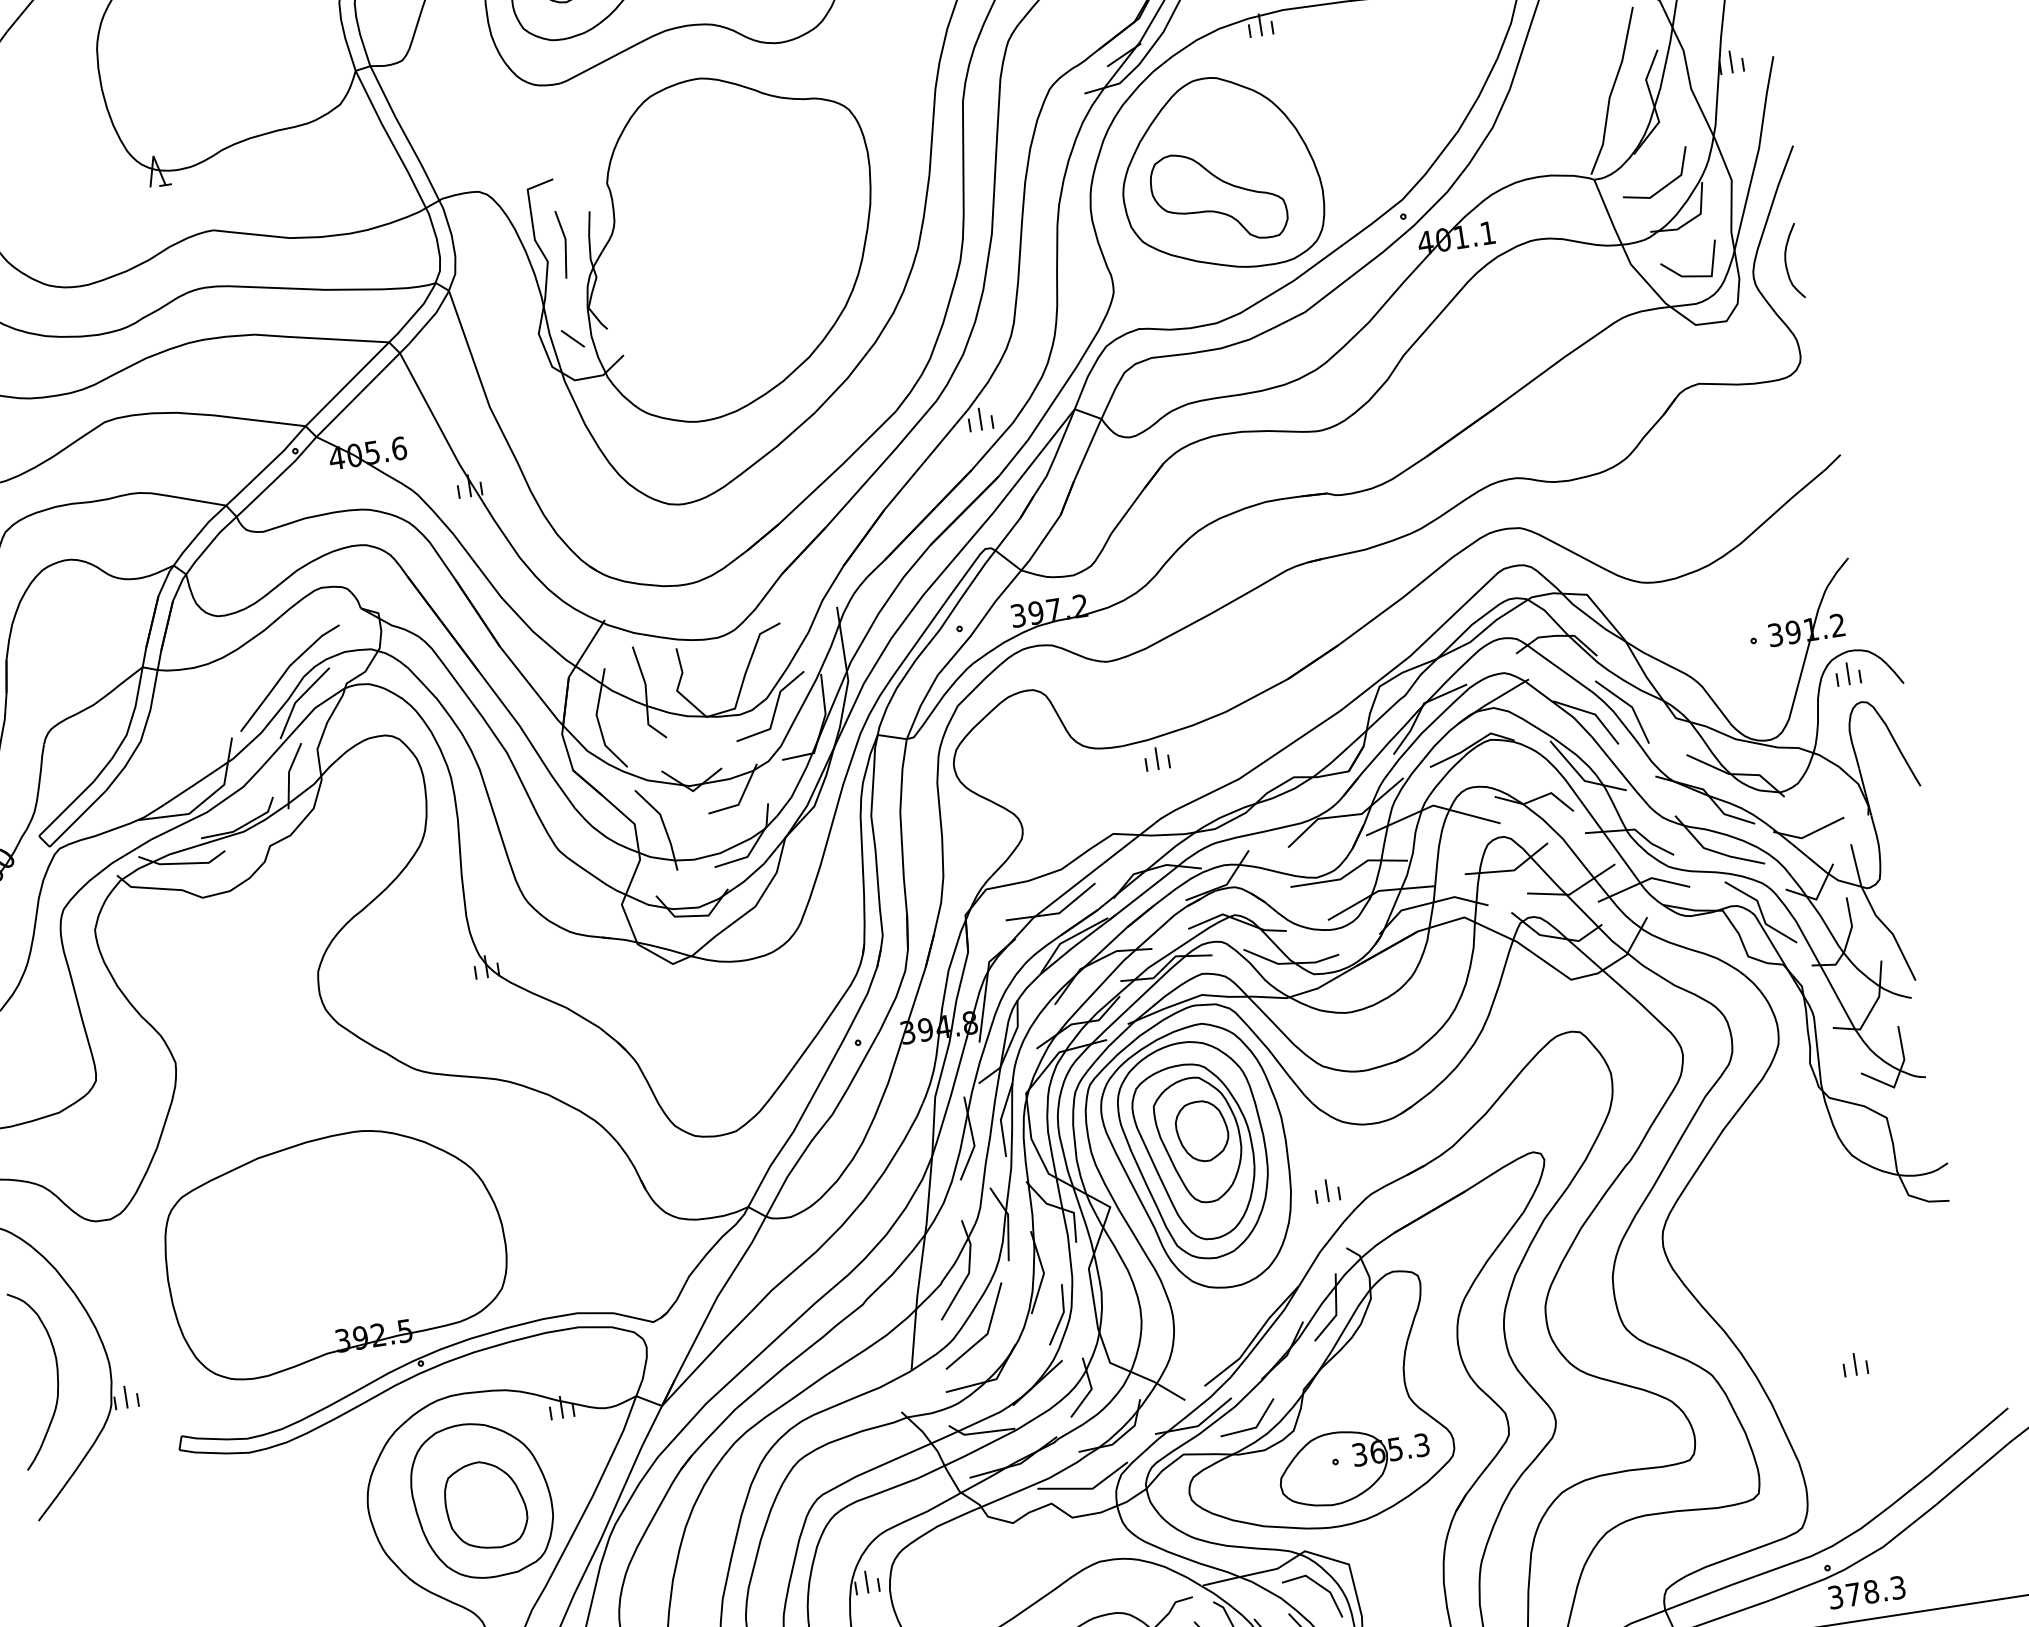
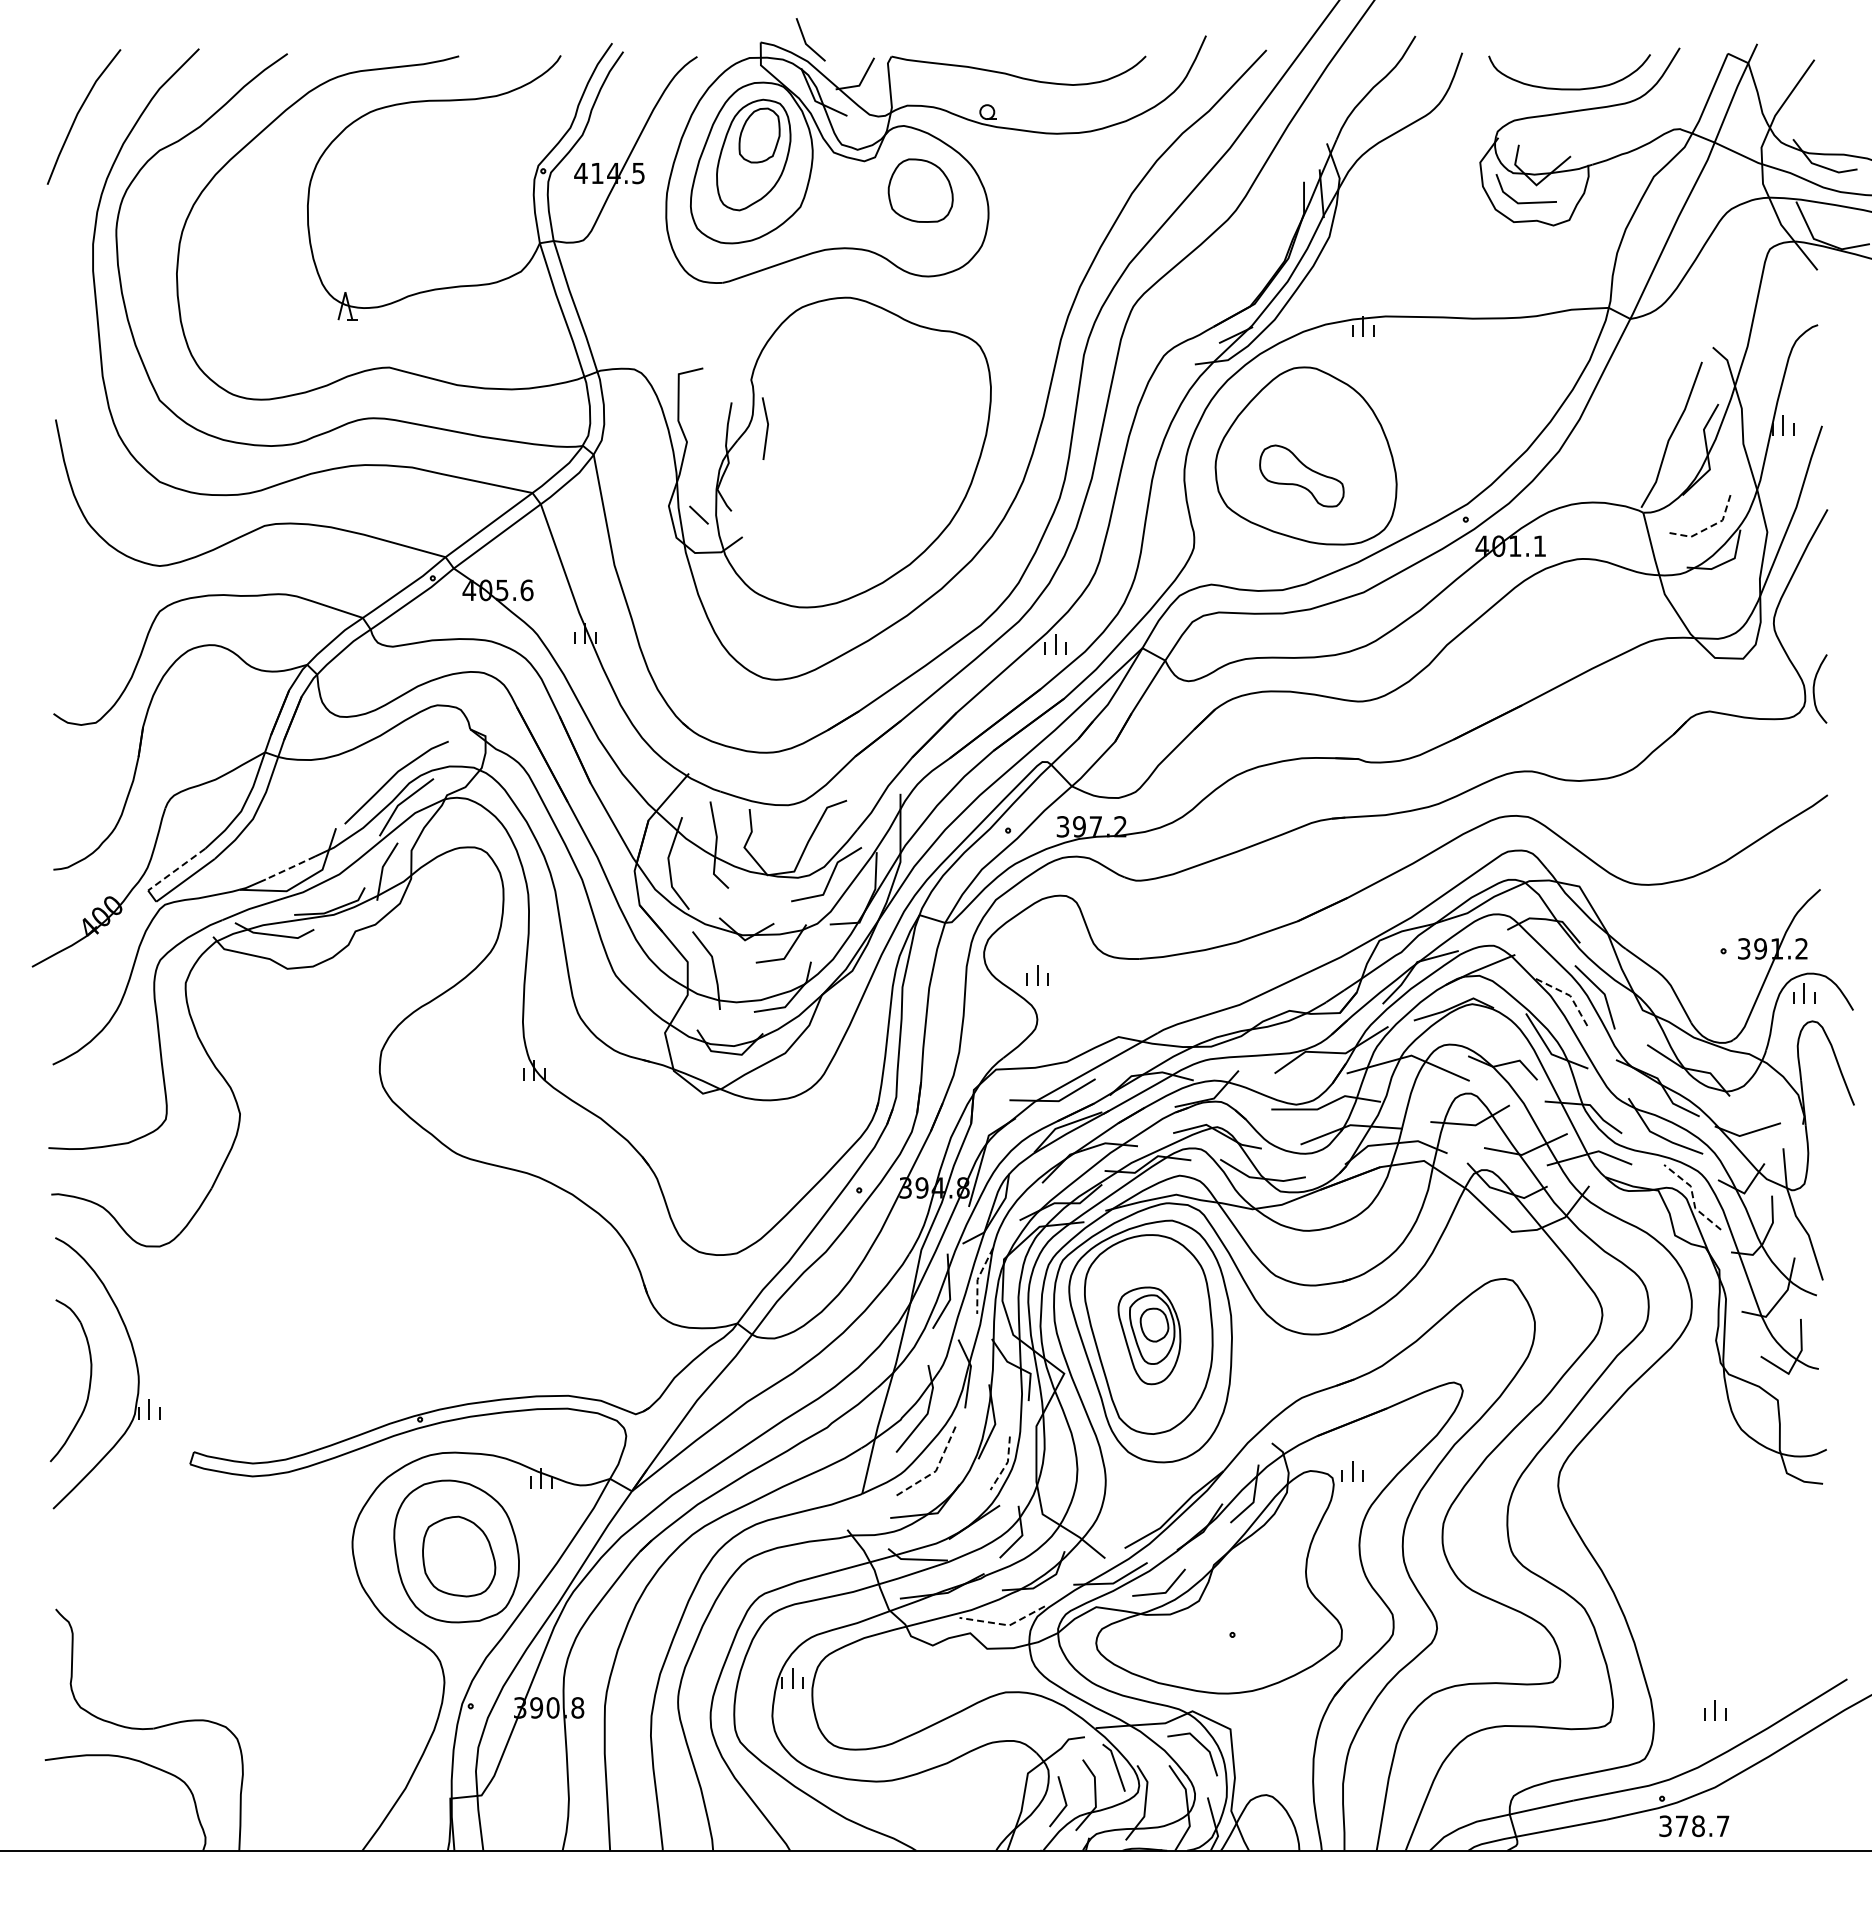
line: (1666, 186) -> (1707, 528), solid -> dashed
part: (1218, 196) -> (1301, 475), size x0.7
line: (564, 244) -> (766, 428), moved
curve: (1786, 261) -> (1814, 688), moved
line: (1686, 275) -> (1713, 611), removed
line: (1590, 713) -> (1566, 994), solid -> dashed
part: (1157, 759) -> (1037, 975), moved
line: (189, 787) -> (290, 867), solid -> dashed
line: (66, 808) -> (176, 869), solid -> dashed
line: (1760, 911) -> (1692, 1196), solid -> dashed
line: (1000, 1119) -> (977, 1279), solid -> dashed
part: (1196, 1151) -> (1149, 1335), size x0.6
part: (1327, 1190) -> (1352, 1471), moved
part: (334, 1250) -> (357, 1305), removed
line: (1061, 1316) -> (1005, 1465), solid -> dashed
line: (987, 1334) -> (935, 1471), solid -> dashed
part: (1855, 1364) -> (1715, 1710), moved
part: (1353, 1465) -> (1248, 1640), removed
line: (1087, 1488) -> (1004, 1624), solid -> dashed
text: (1898, 1588) -> (1723, 1826), 378.3 -> 378.7

